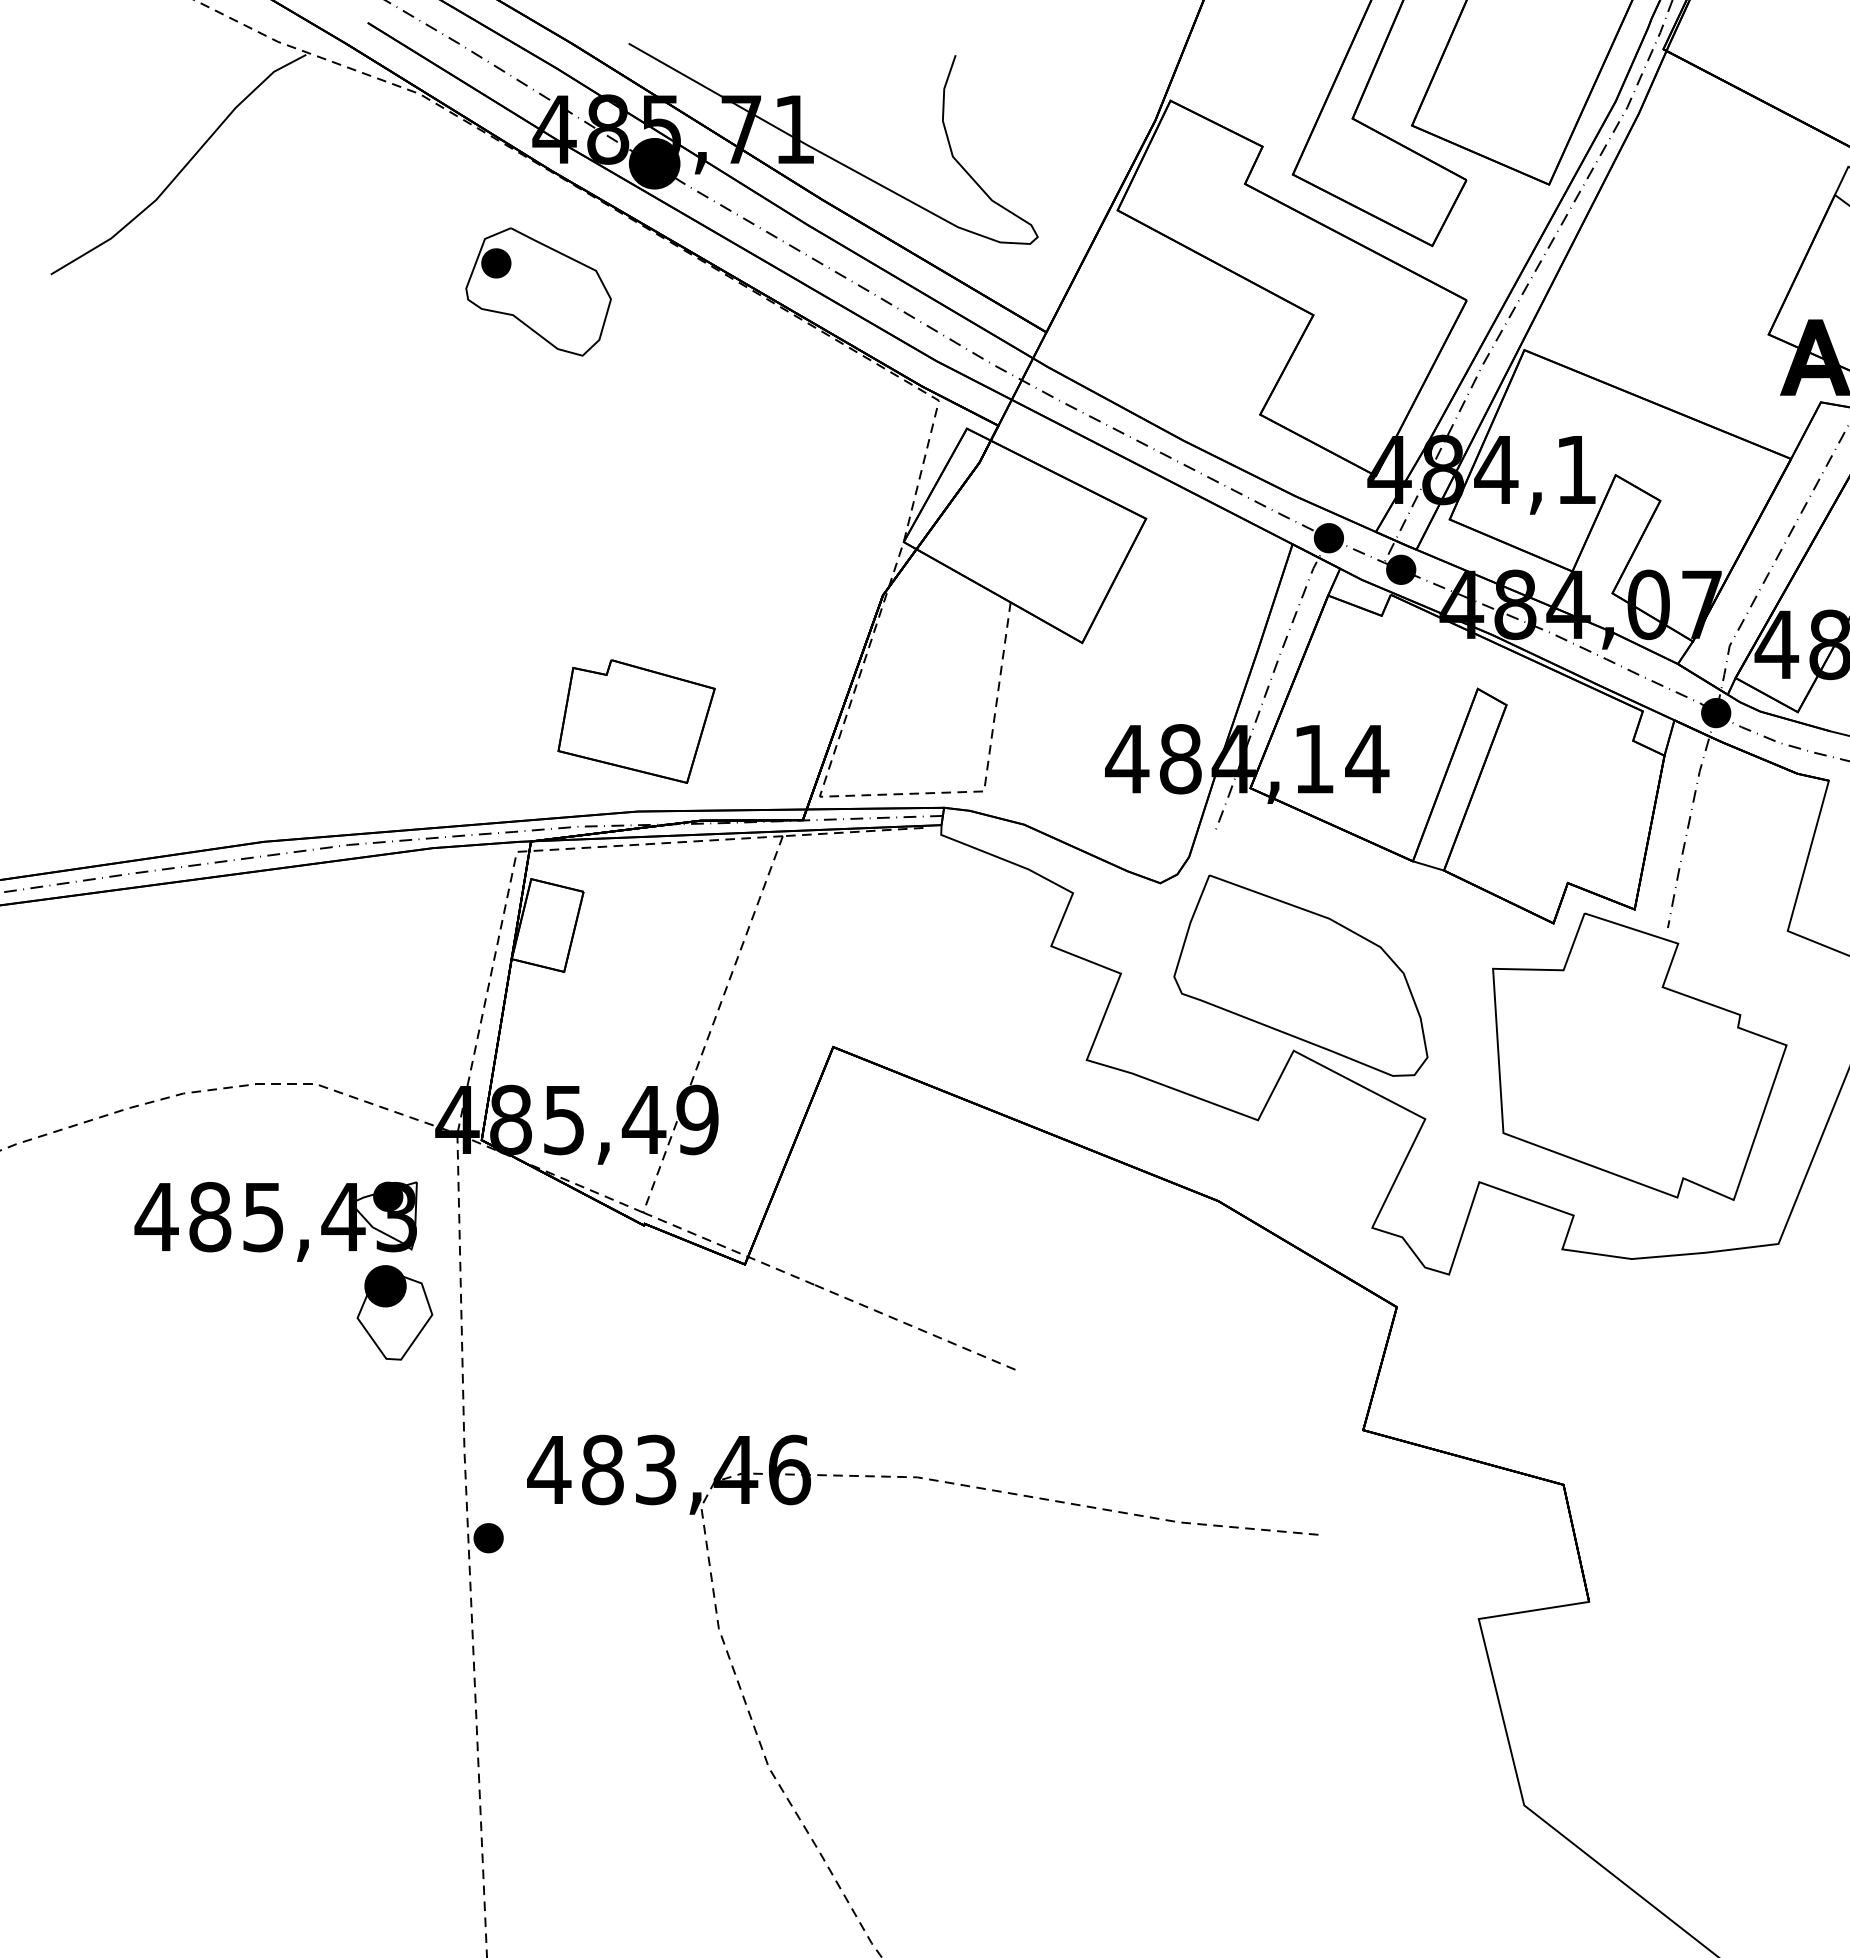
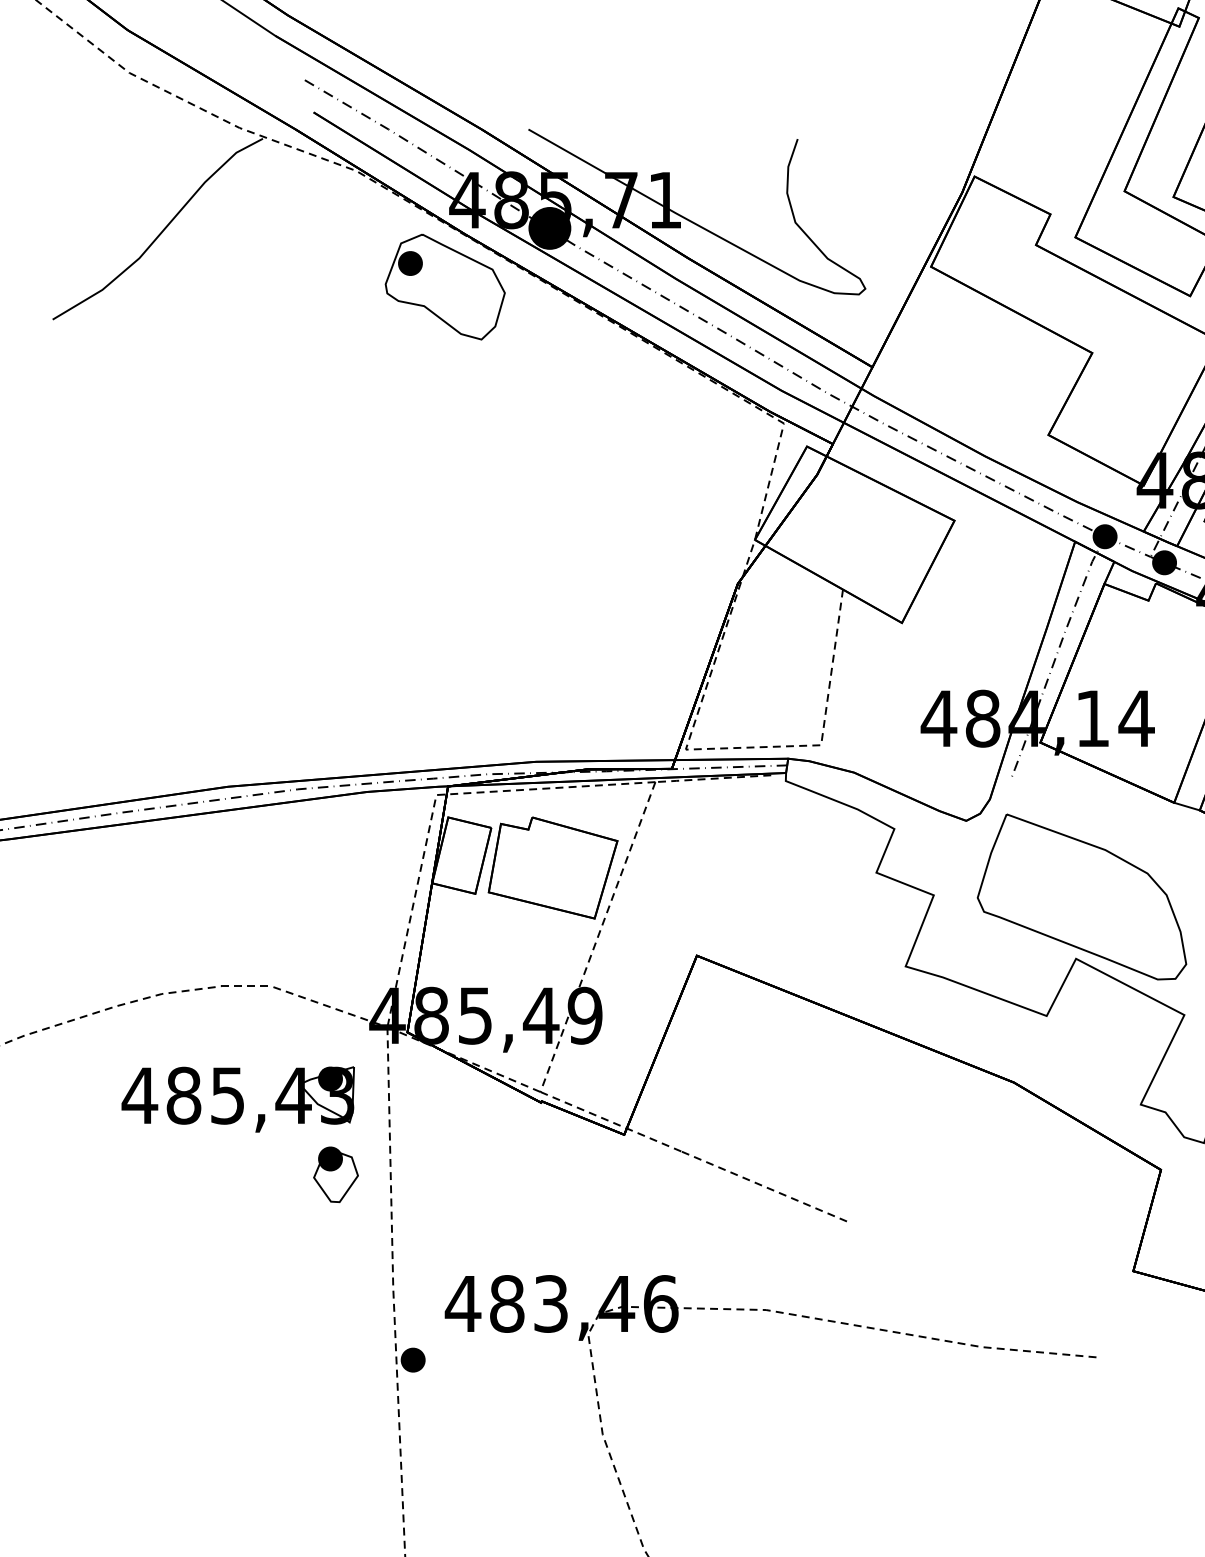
part: (538, 291) -> (445, 286), moved
part: (636, 721) -> (553, 867), moved
part: (394, 1312) -> (335, 1174), size x0.71

